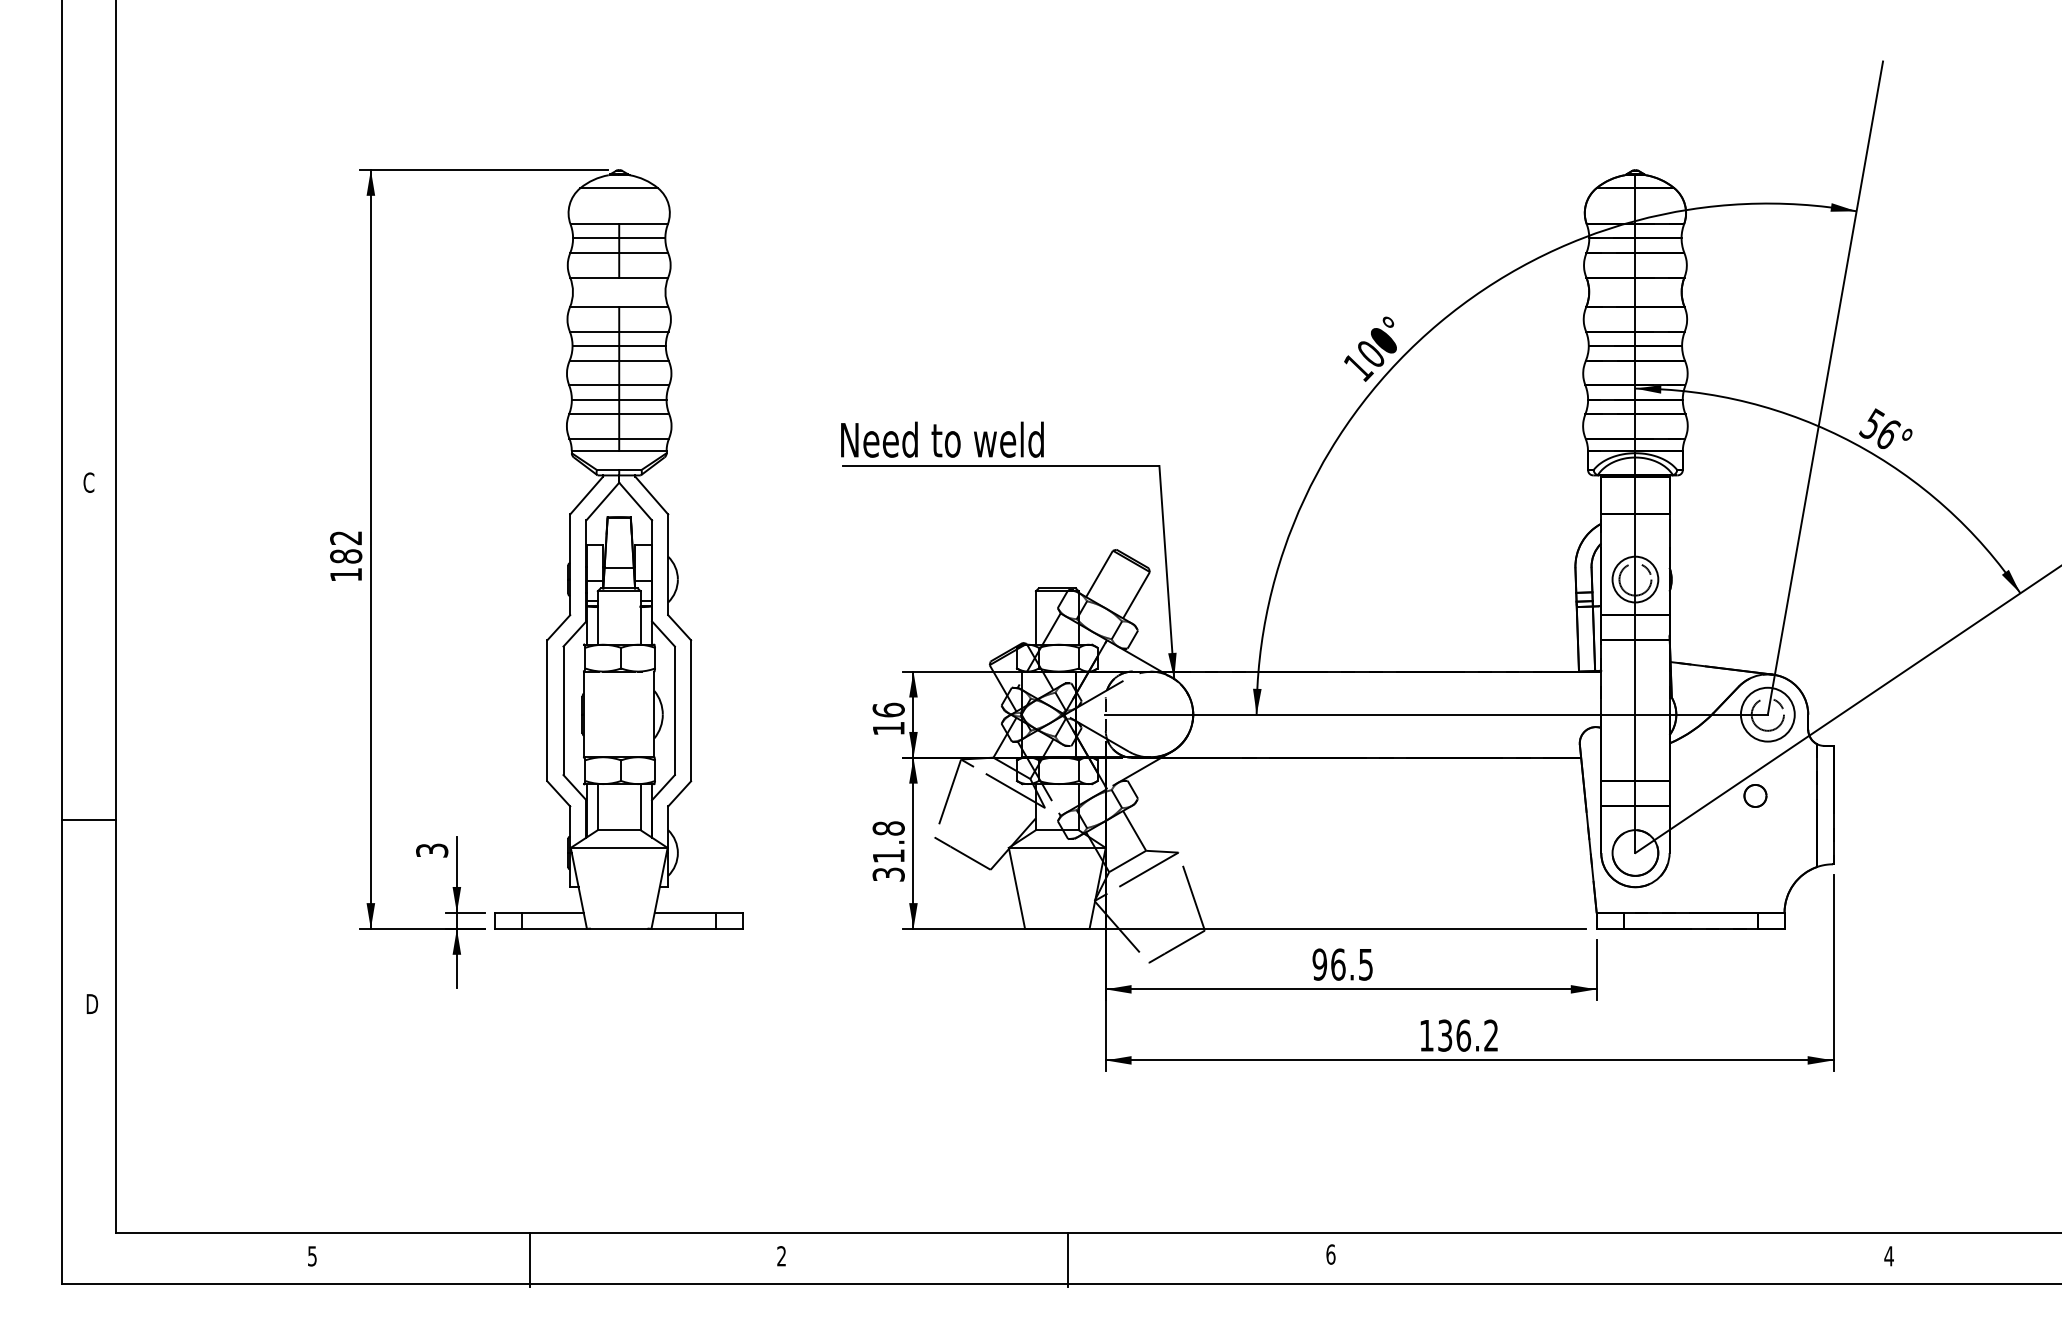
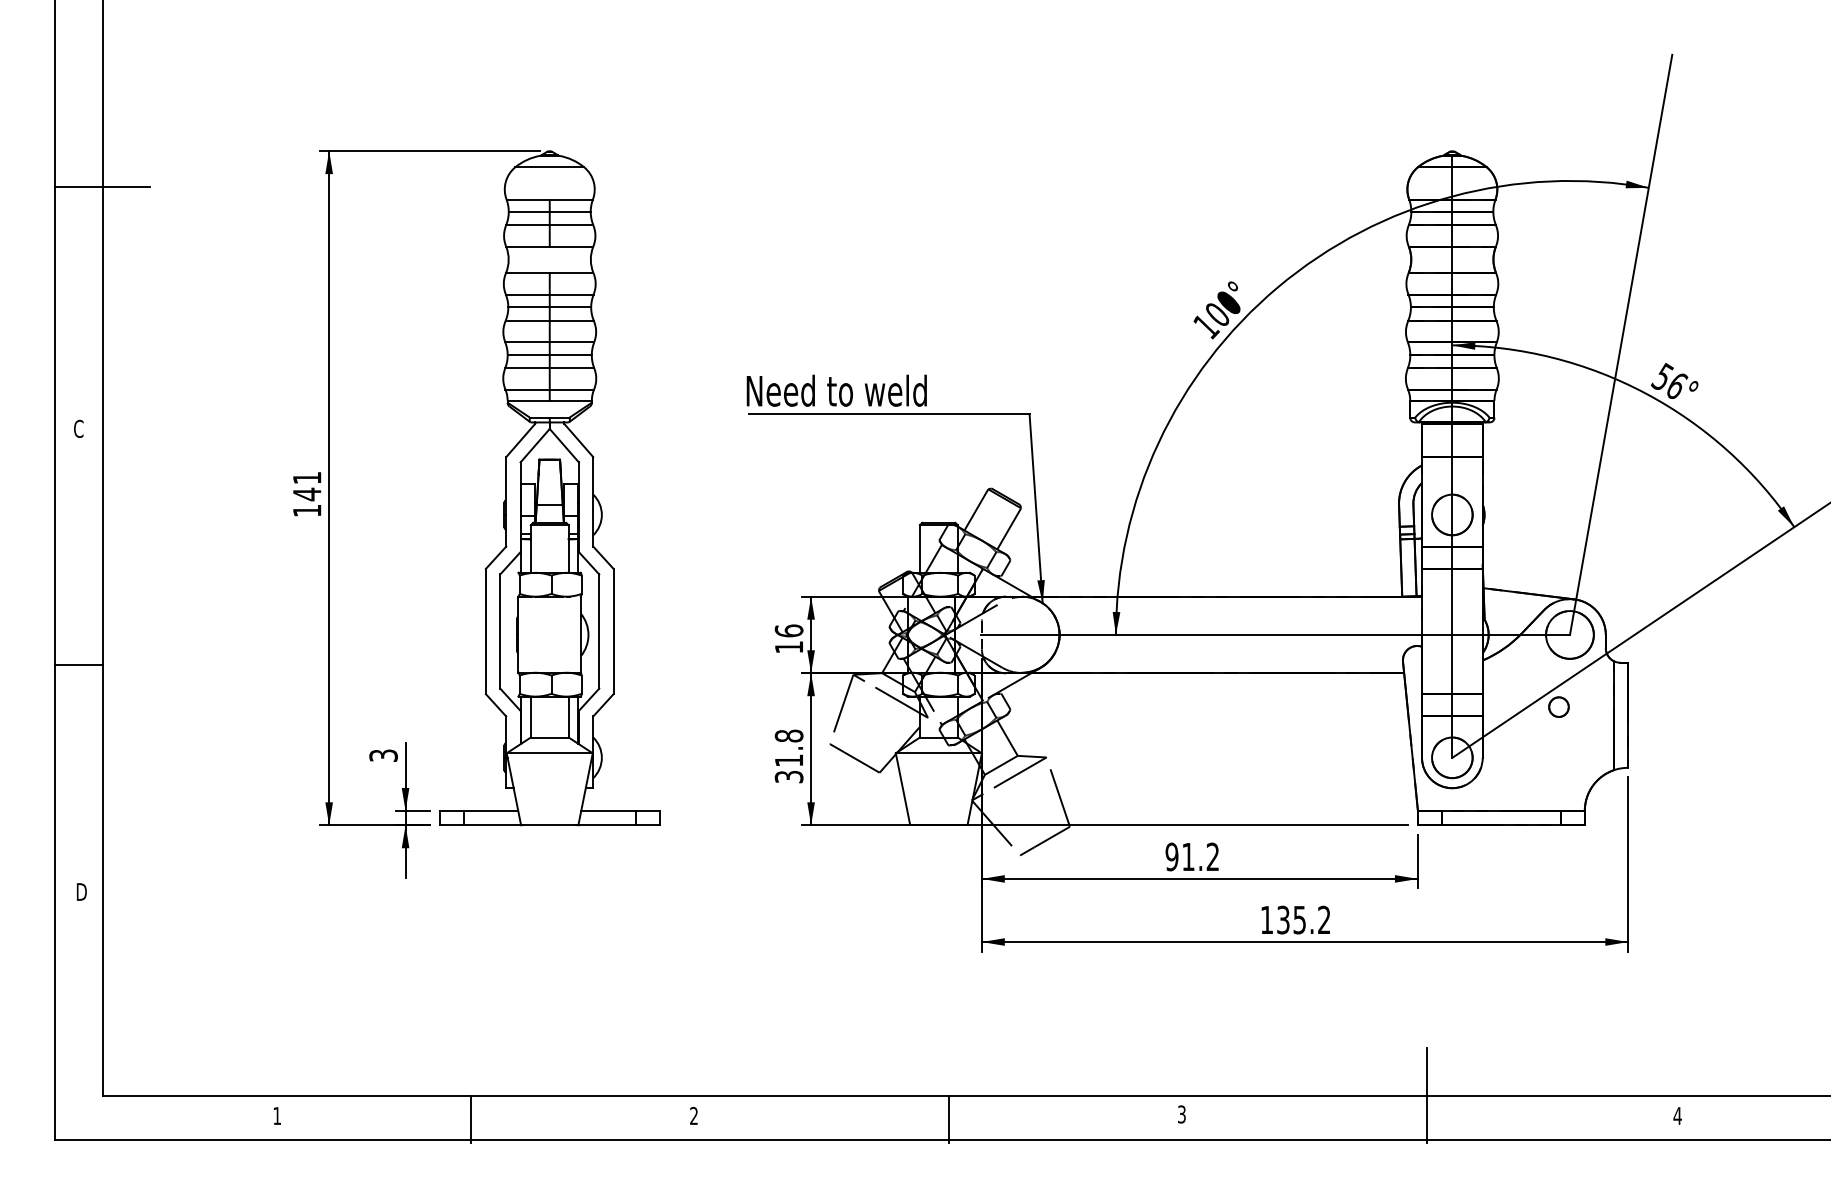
line: (115, 210) -> (102, 187), added
text: (346, 547) -> (307, 486), 182 -> 141
circle: (1635, 579) -> (1452, 514), size x1.43
circle: (1767, 714) -> (1569, 634), size x1.67
line: (88, 819) -> (78, 664), moved
text: (1351, 964) -> (1200, 856), 96.5 -> 91.2
text: (1463, 1035) -> (1299, 919), 136.2 -> 135.2
line: (1606, 1233) -> (1426, 1095), added
text: (1330, 1254) -> (1181, 1114), 6 -> 3
text: (312, 1256) -> (277, 1116), 5 -> 1

